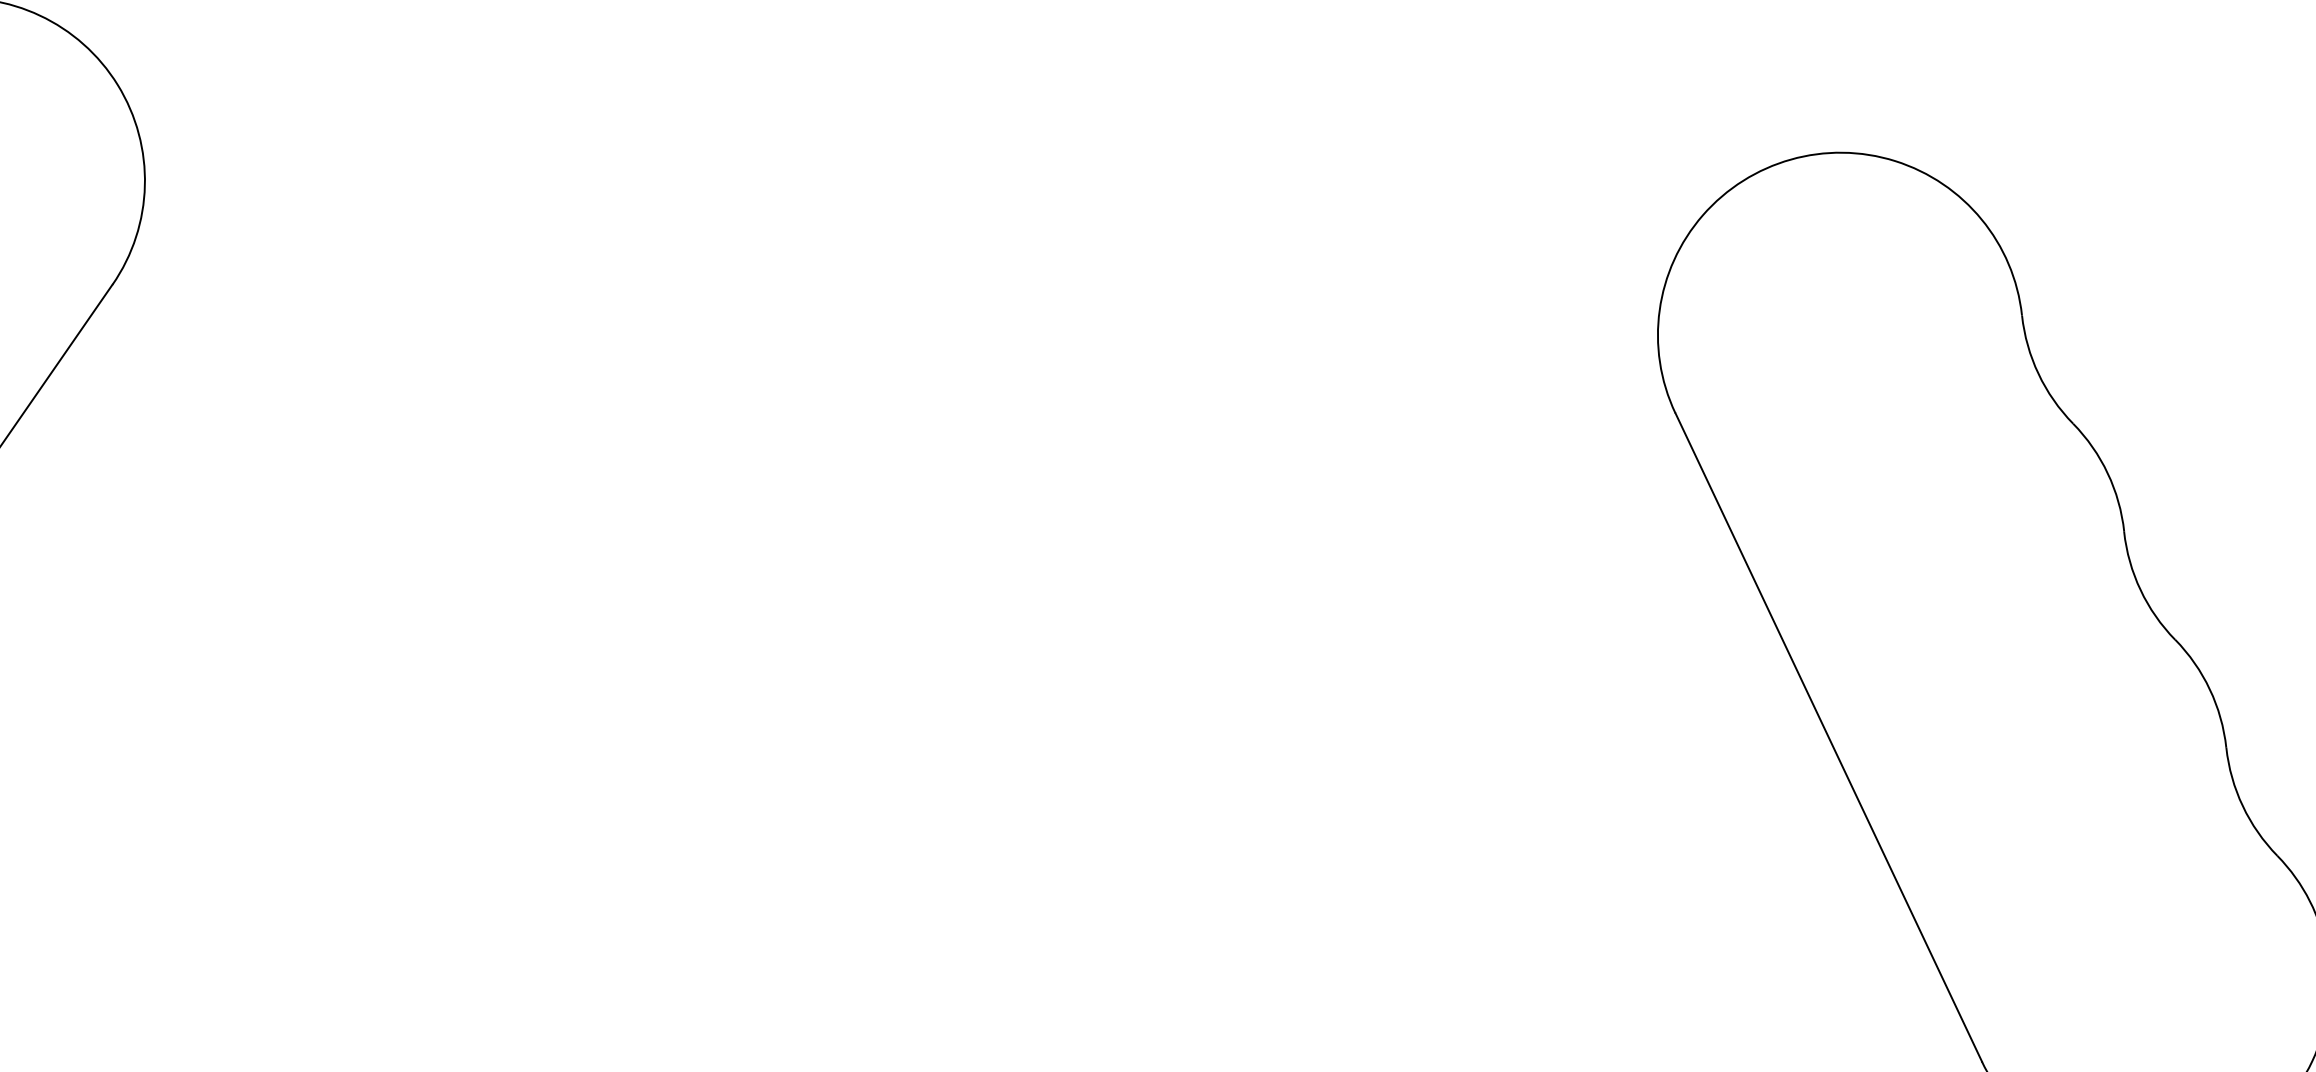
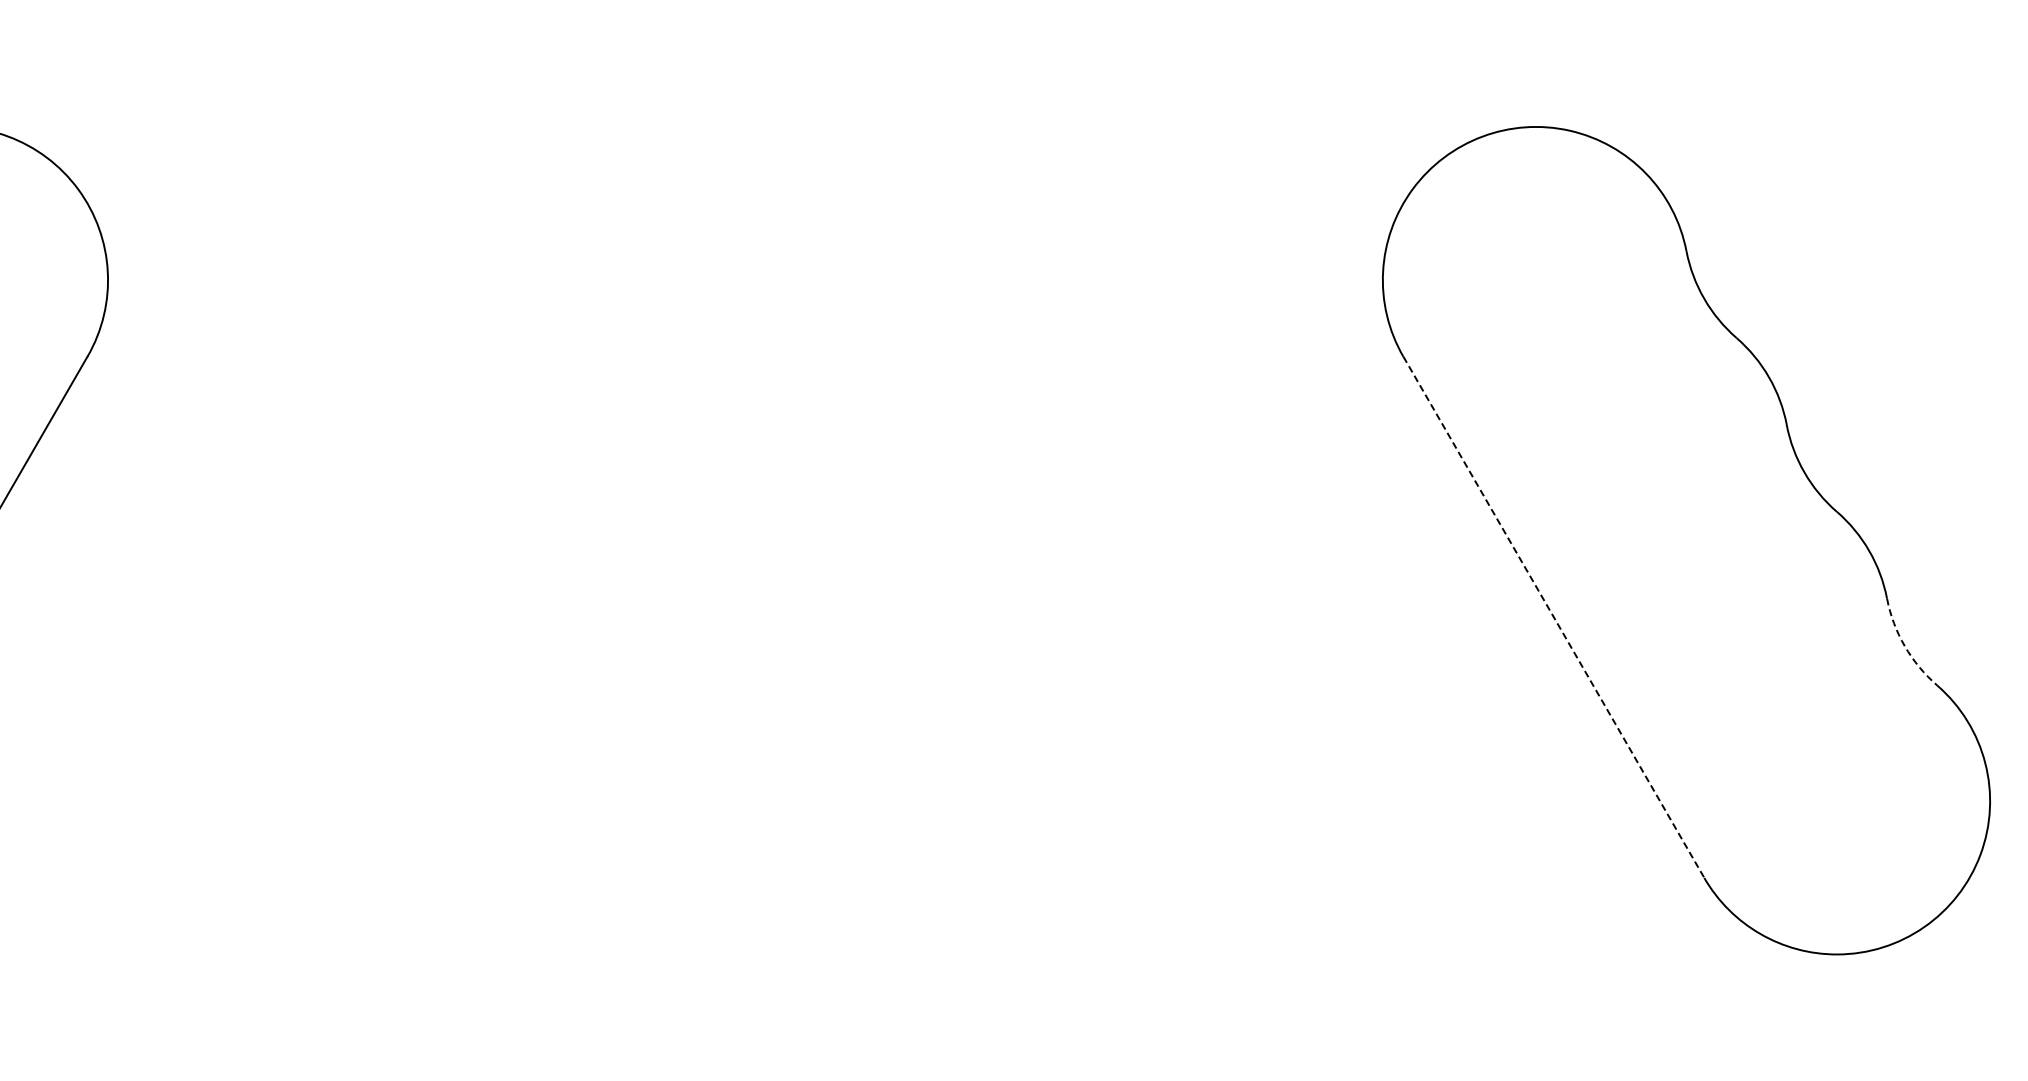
line: (1828, 737) -> (1553, 617), solid -> dashed
arc: (2242, 806) -> (1904, 646), solid -> dashed

